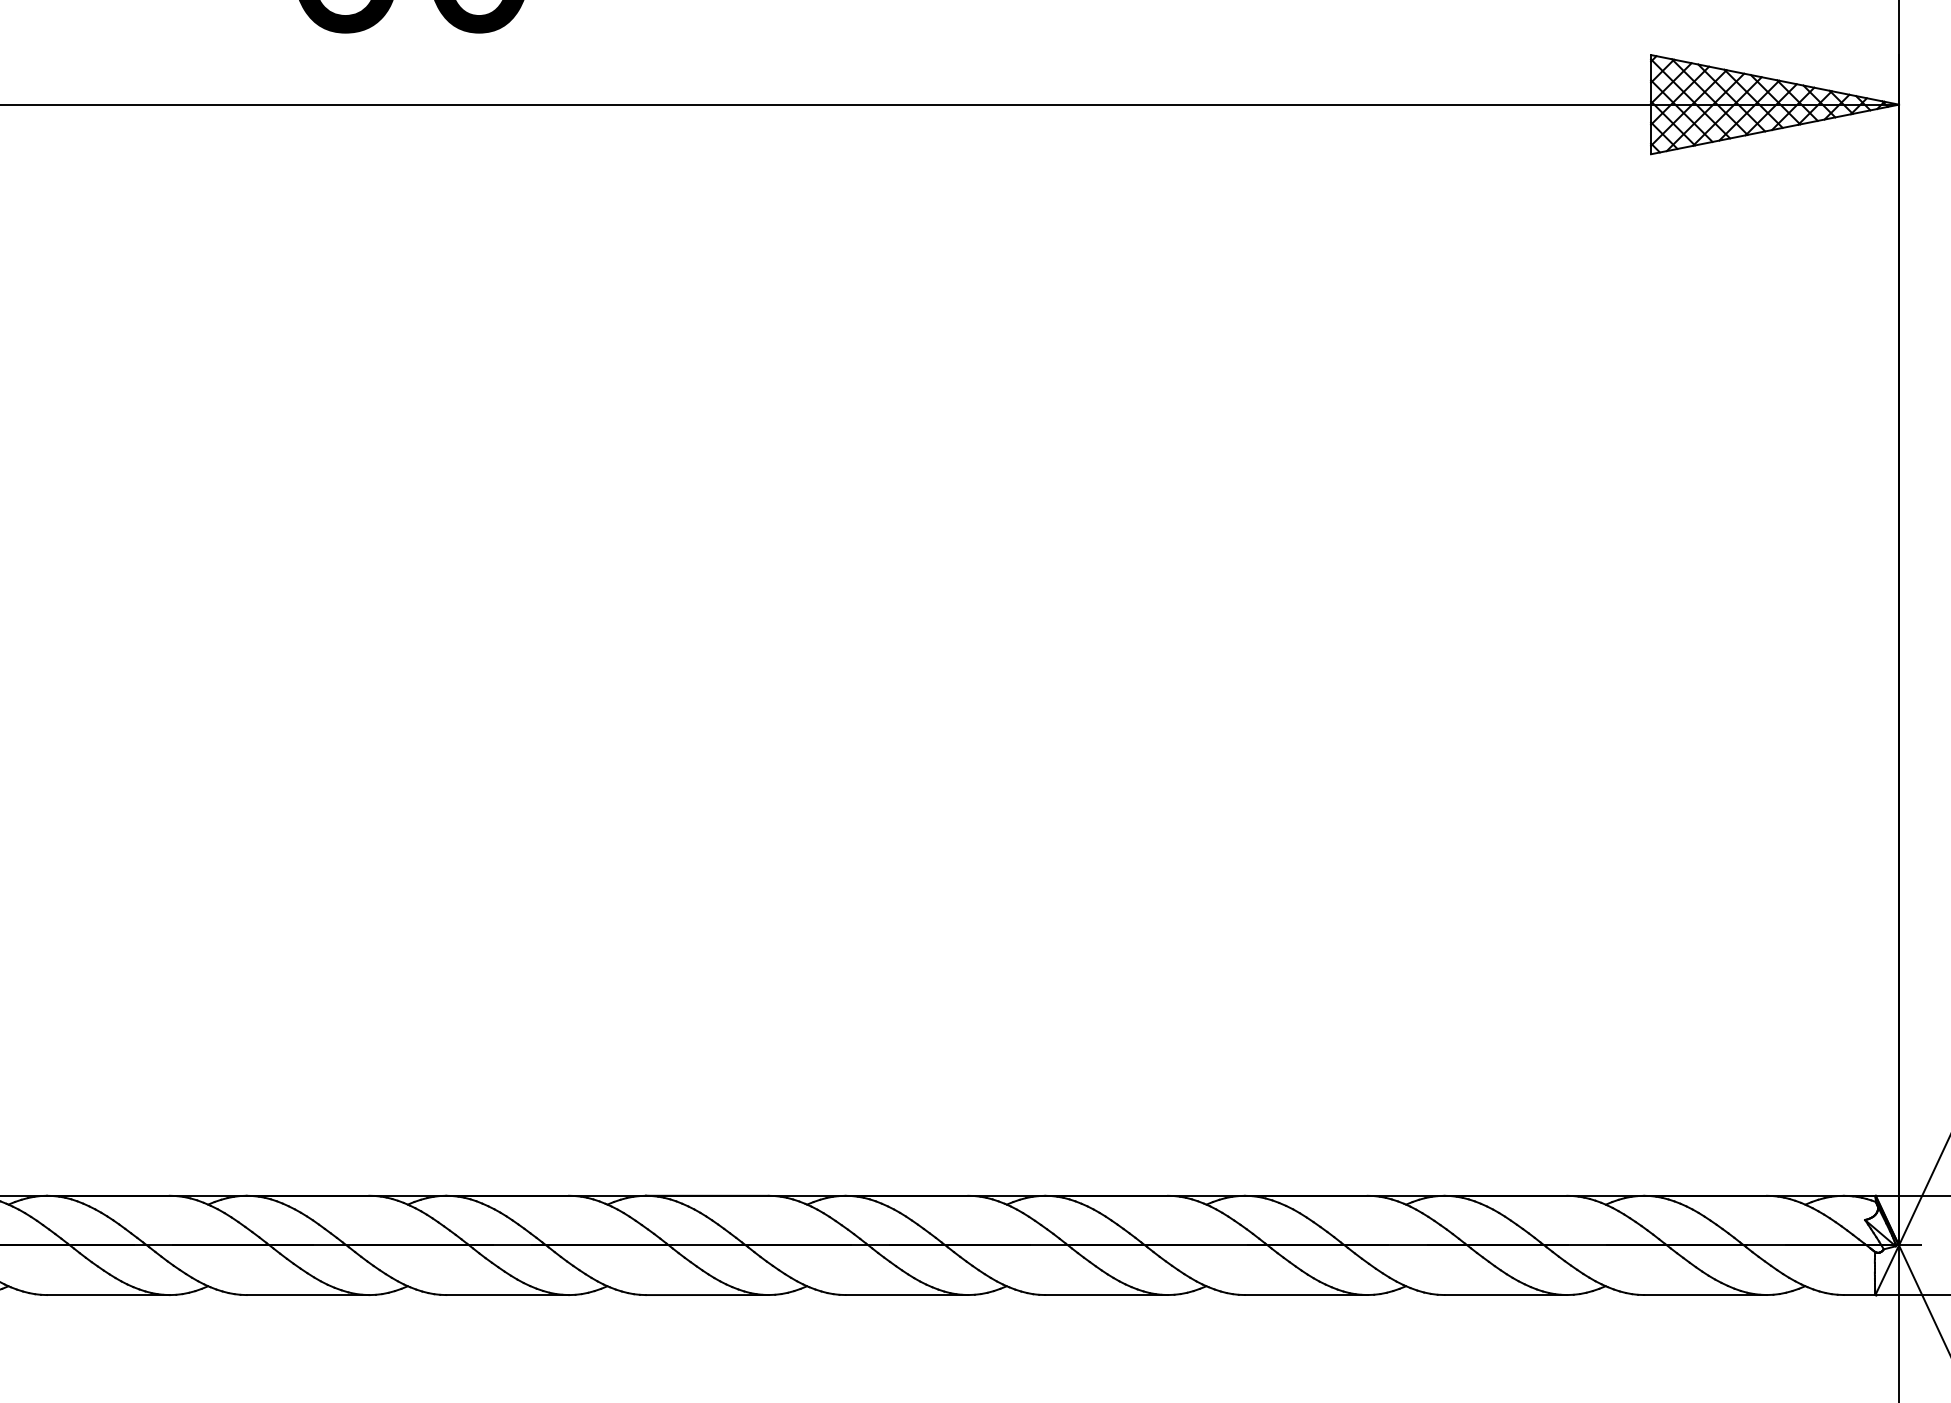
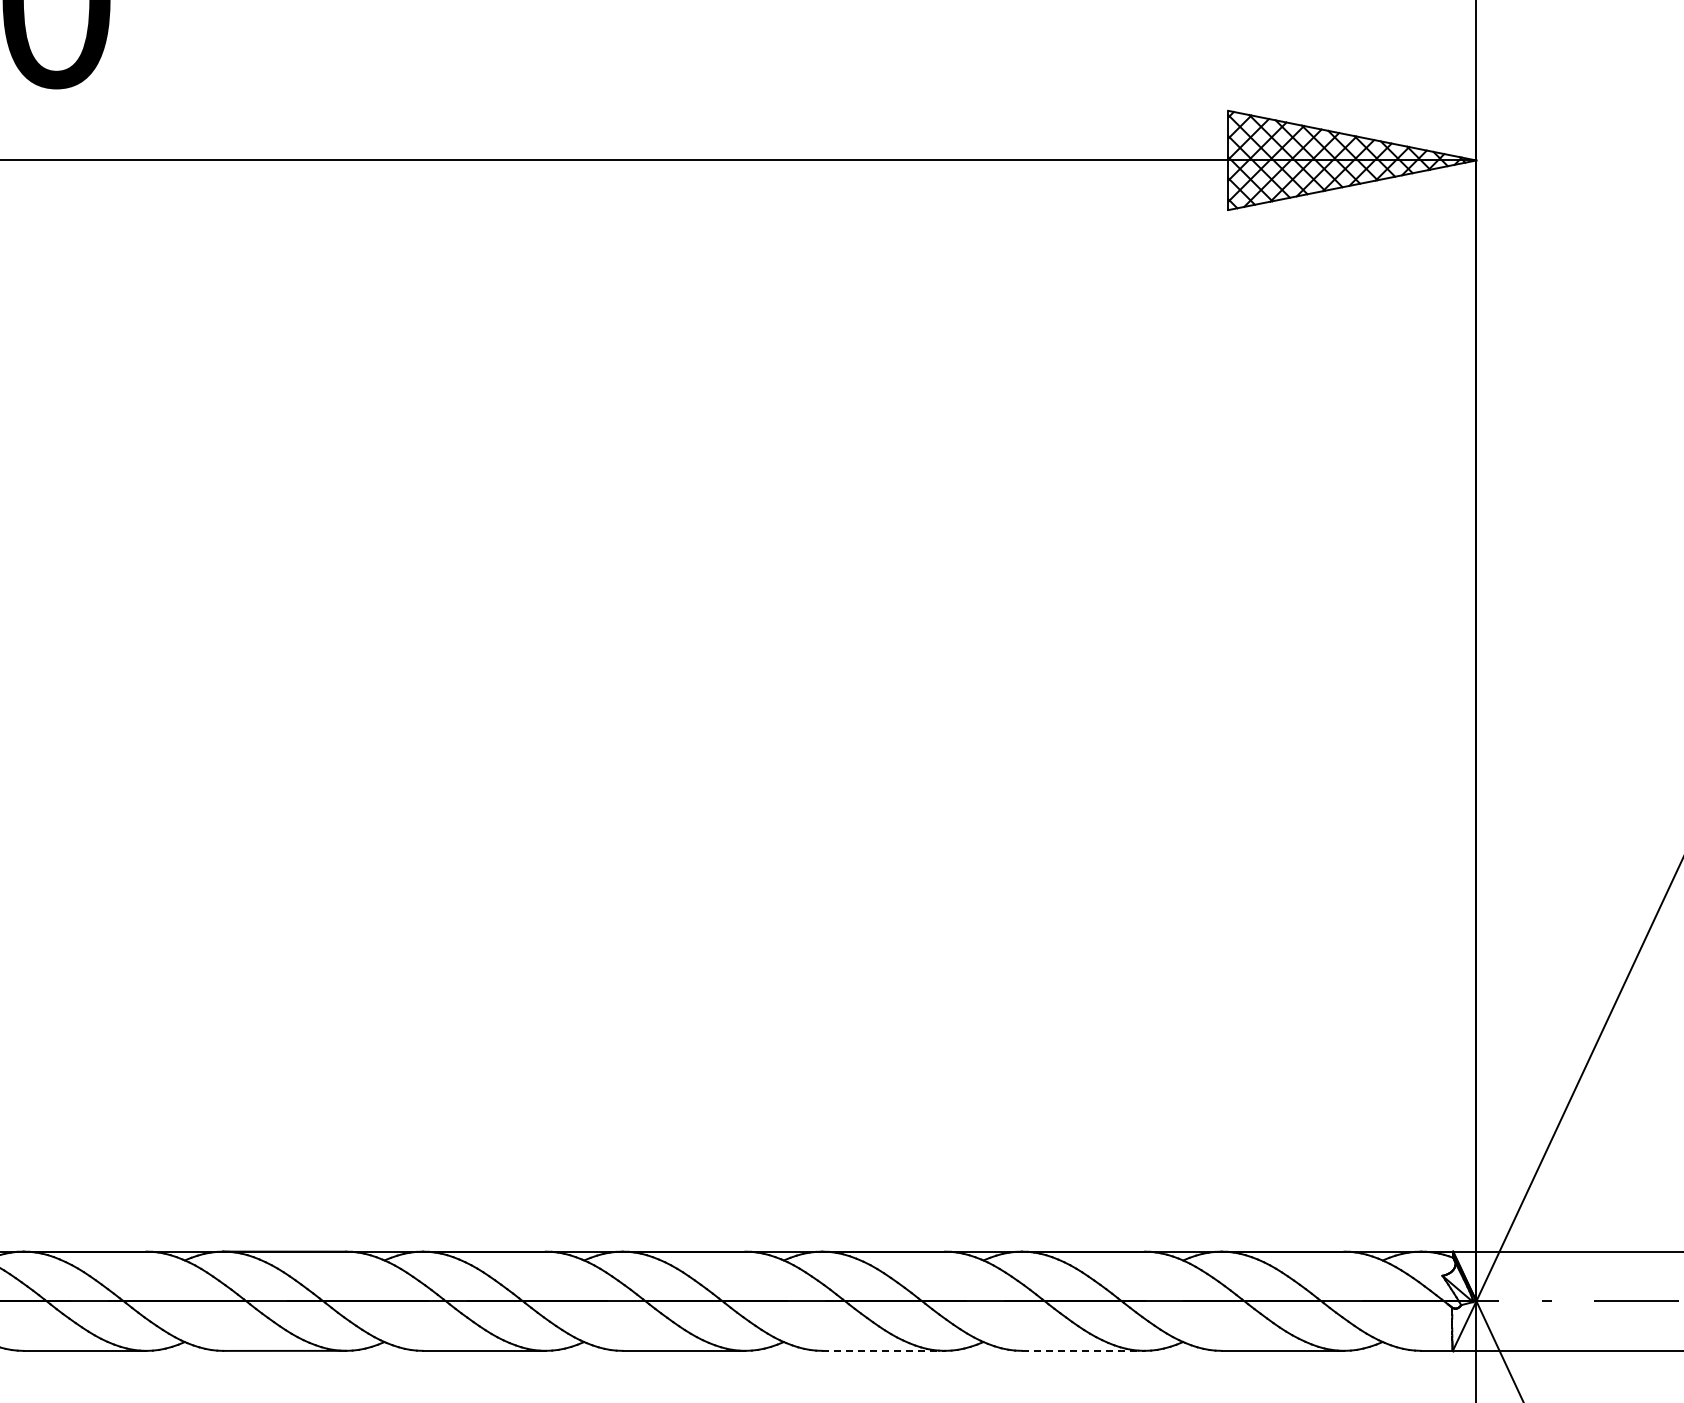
line: (1306, 1295) -> (883, 1351), solid -> dashed
line: (1506, 1295) -> (1083, 1351), solid -> dashed

